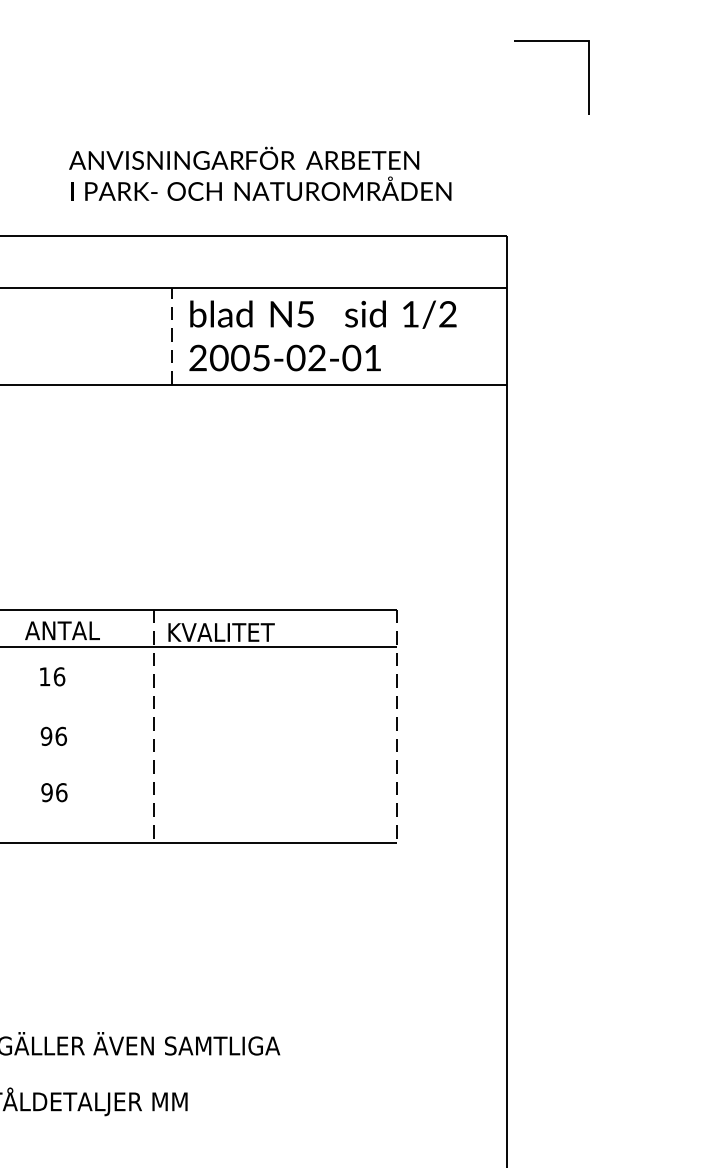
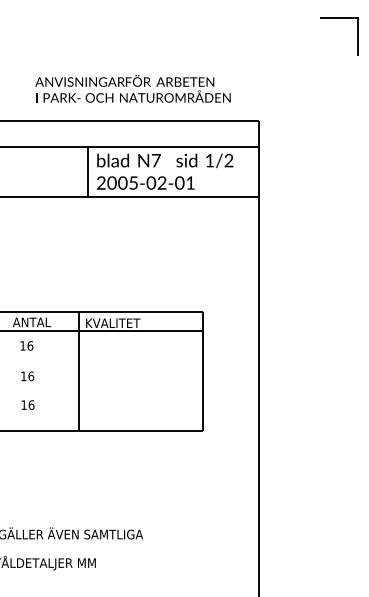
line: (552, 41) -> (339, 18), moved
text: (304, 313) -> (155, 160), N5 -> N7
line: (171, 335) -> (87, 171), dashed -> solid
line: (153, 726) -> (78, 371), dashed -> solid
line: (396, 726) -> (202, 371), dashed -> solid
text: (45, 736) -> (23, 376), 96 -> 16
text: (45, 791) -> (23, 404), 96 -> 16

